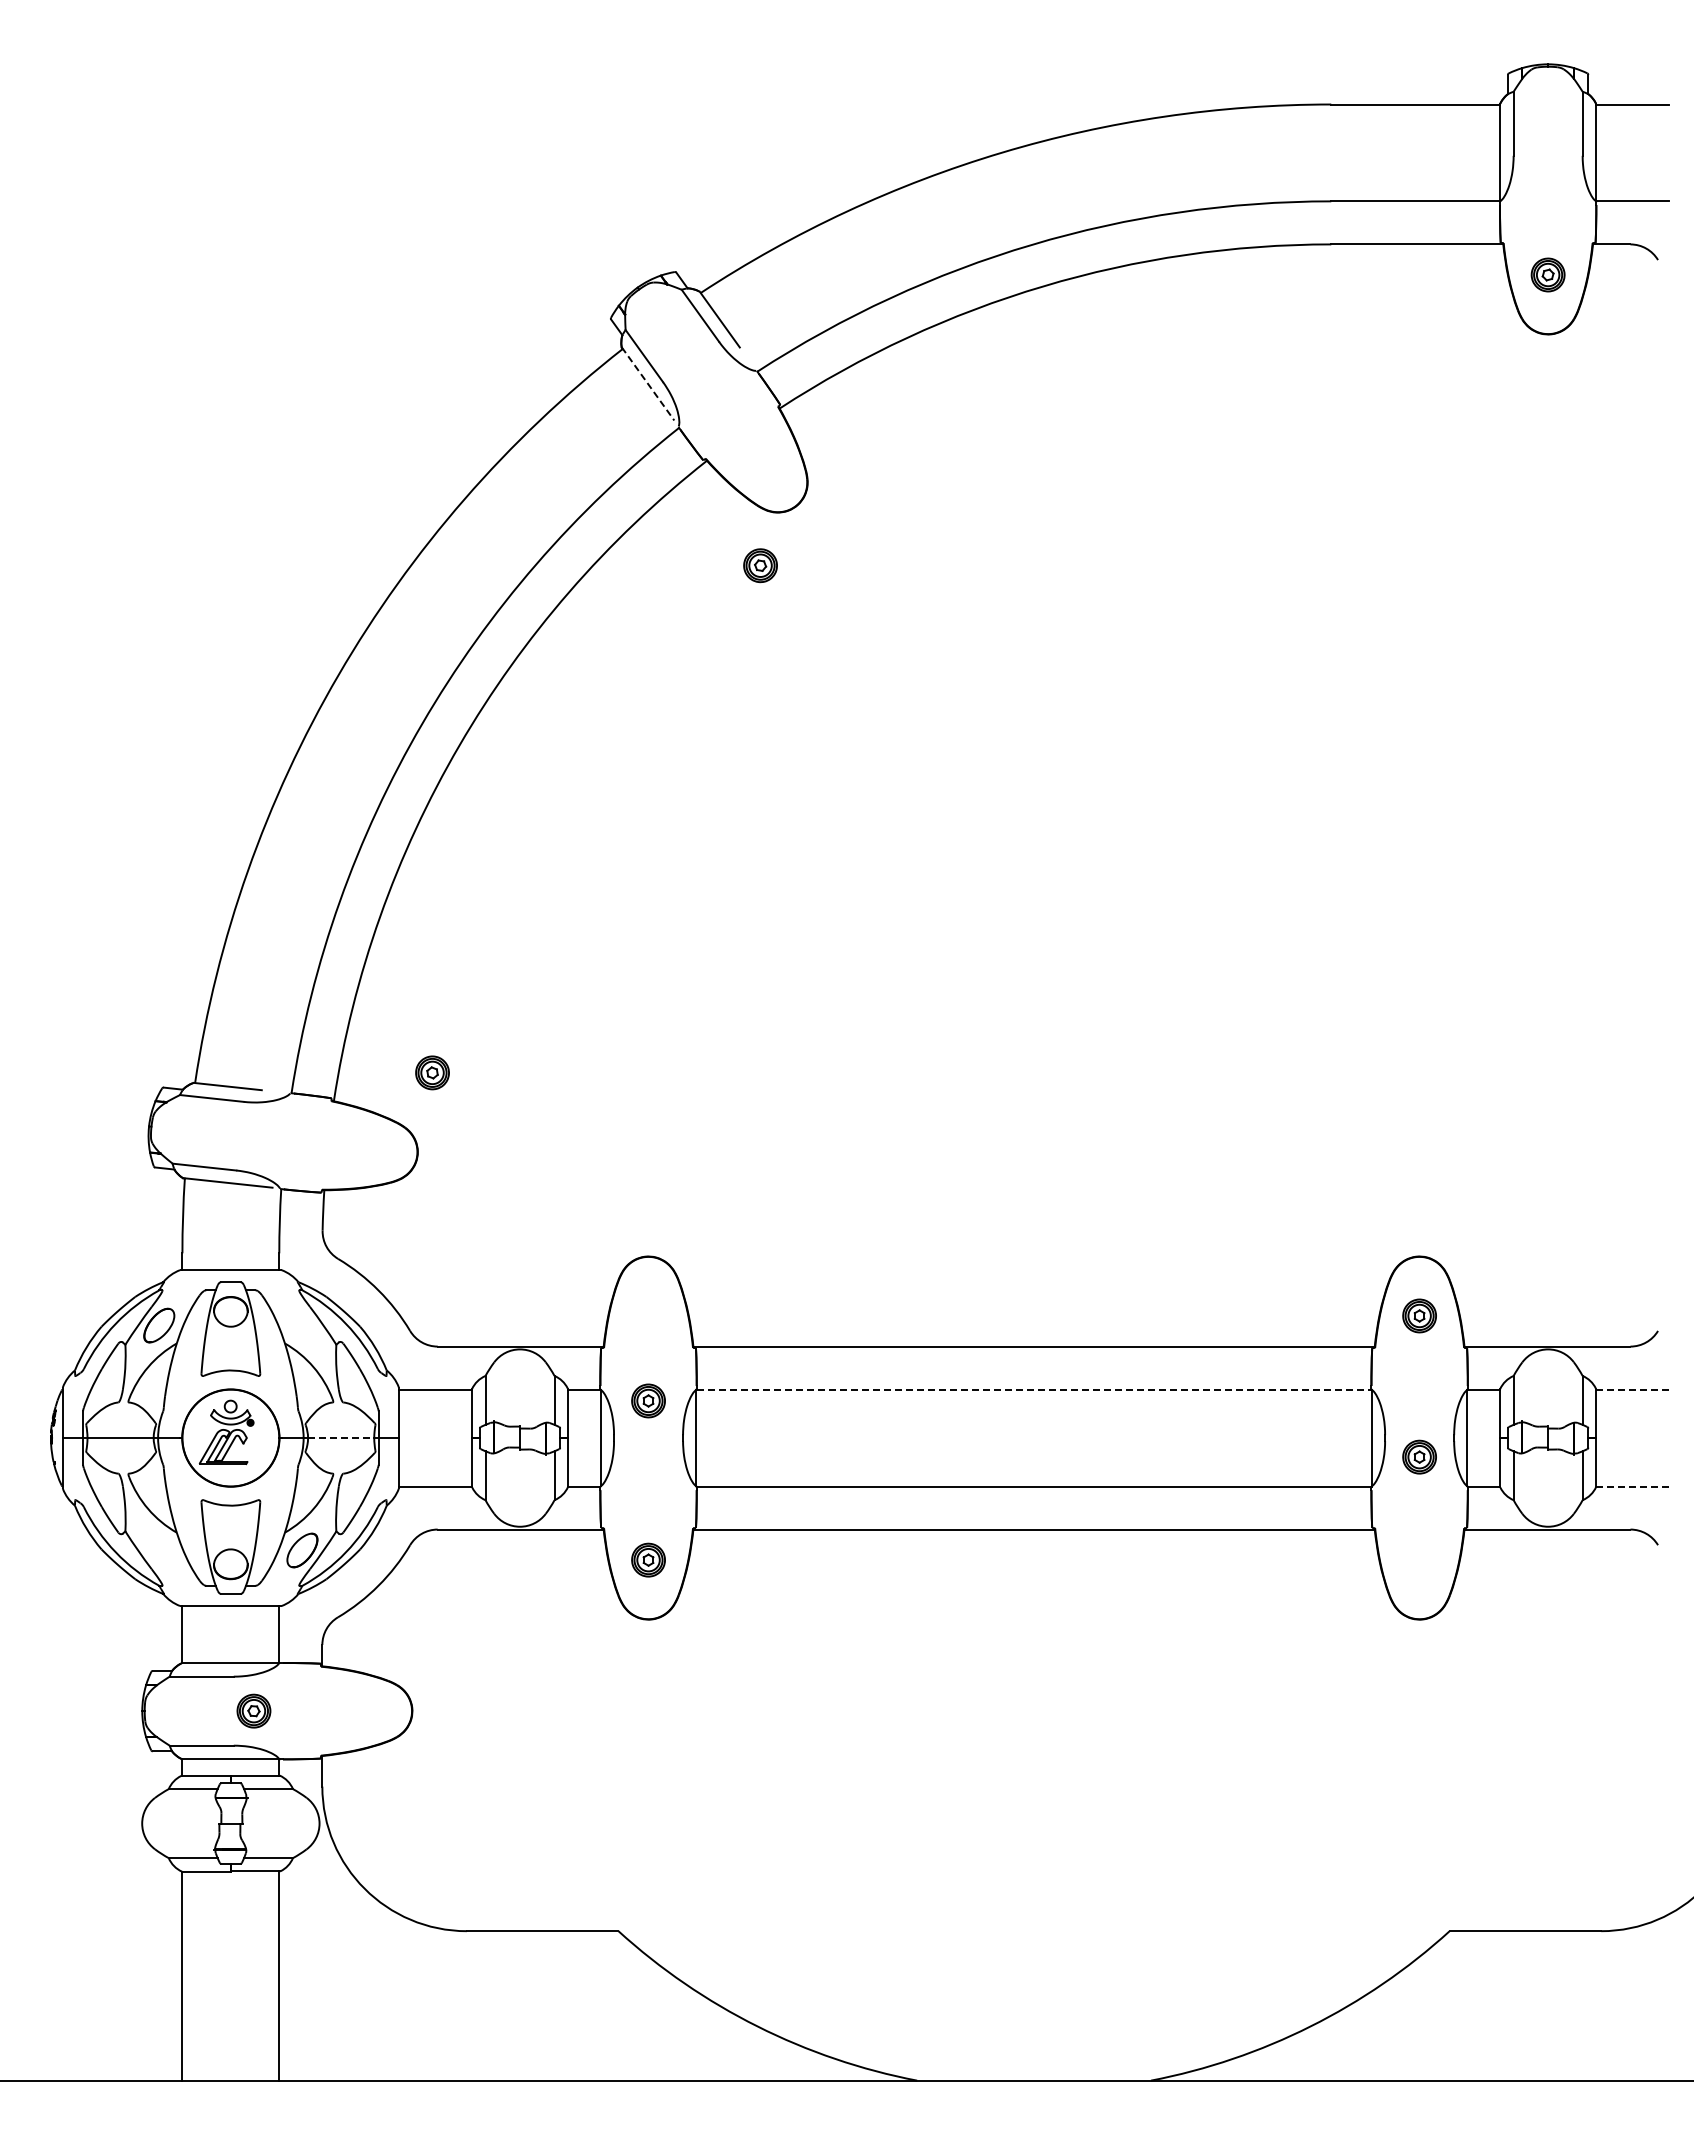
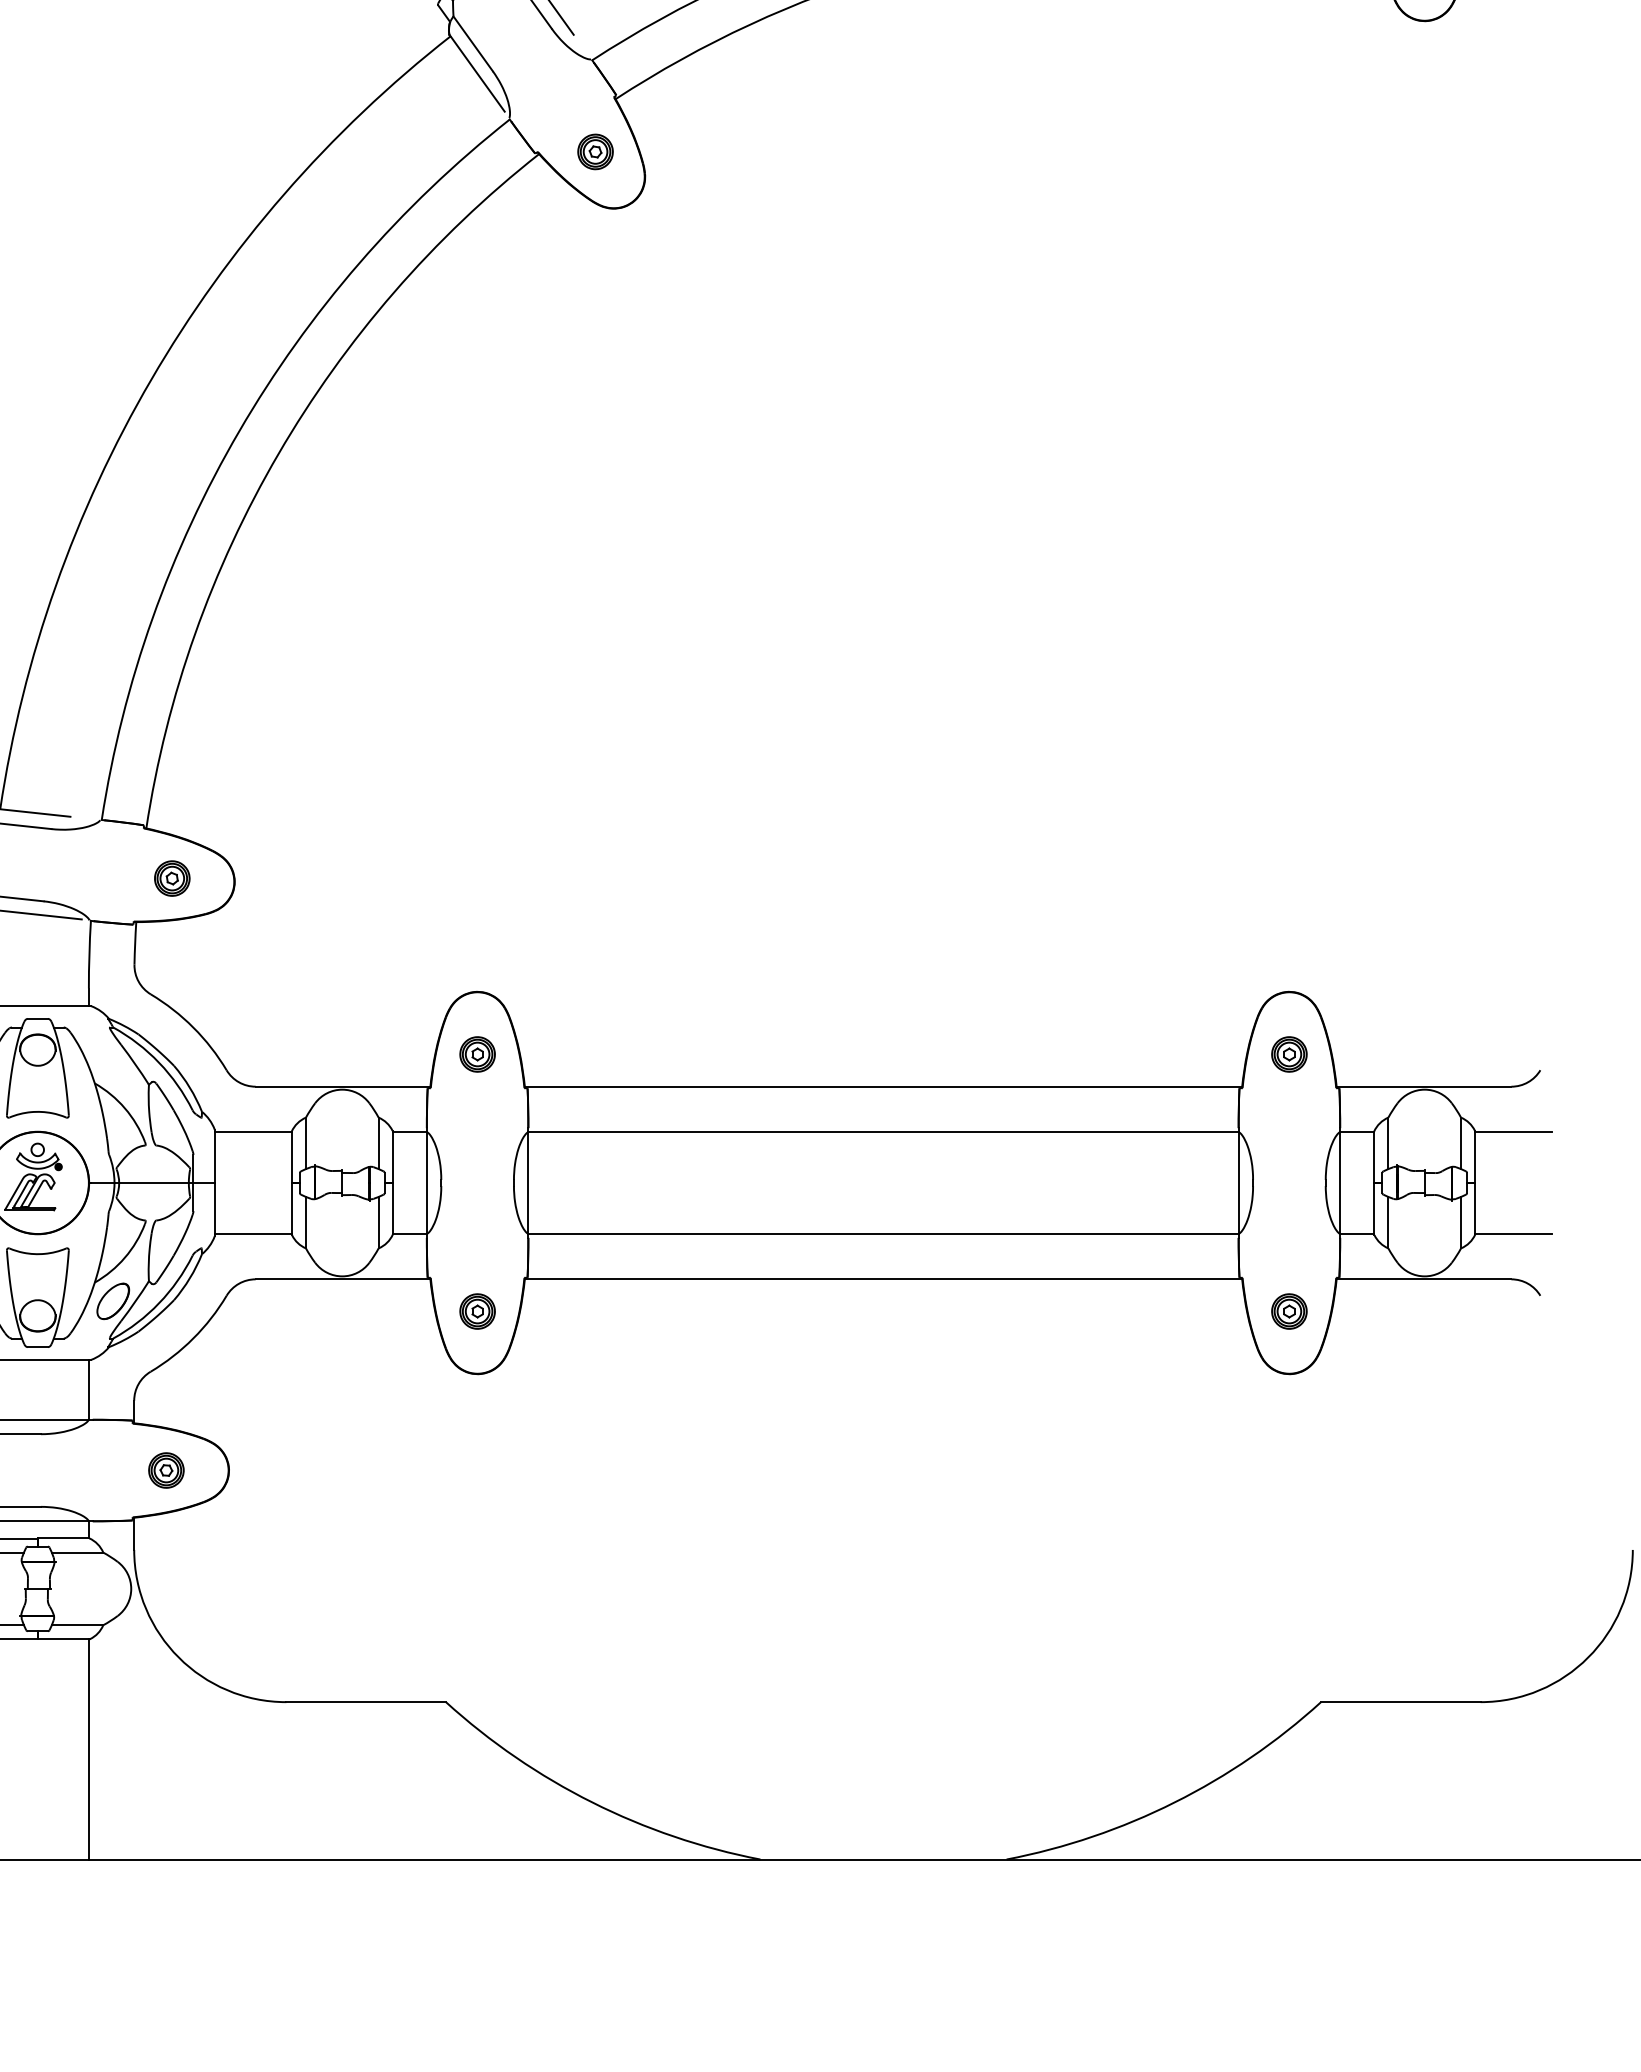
line: (648, 384) -> (477, 73), dashed -> solid
part: (760, 565) -> (595, 151), moved
part: (432, 1072) -> (172, 878), moved
line: (1034, 1389) -> (883, 1131), dashed -> solid
line: (1632, 1389) -> (1513, 1131), dashed -> solid
part: (648, 1400) -> (477, 1053), moved
line: (341, 1438) -> (154, 1183), dashed -> solid
part: (1419, 1456) -> (1289, 1310), moved
line: (1632, 1486) -> (1513, 1234), dashed -> solid
part: (253, 1710) -> (165, 1469), moved

